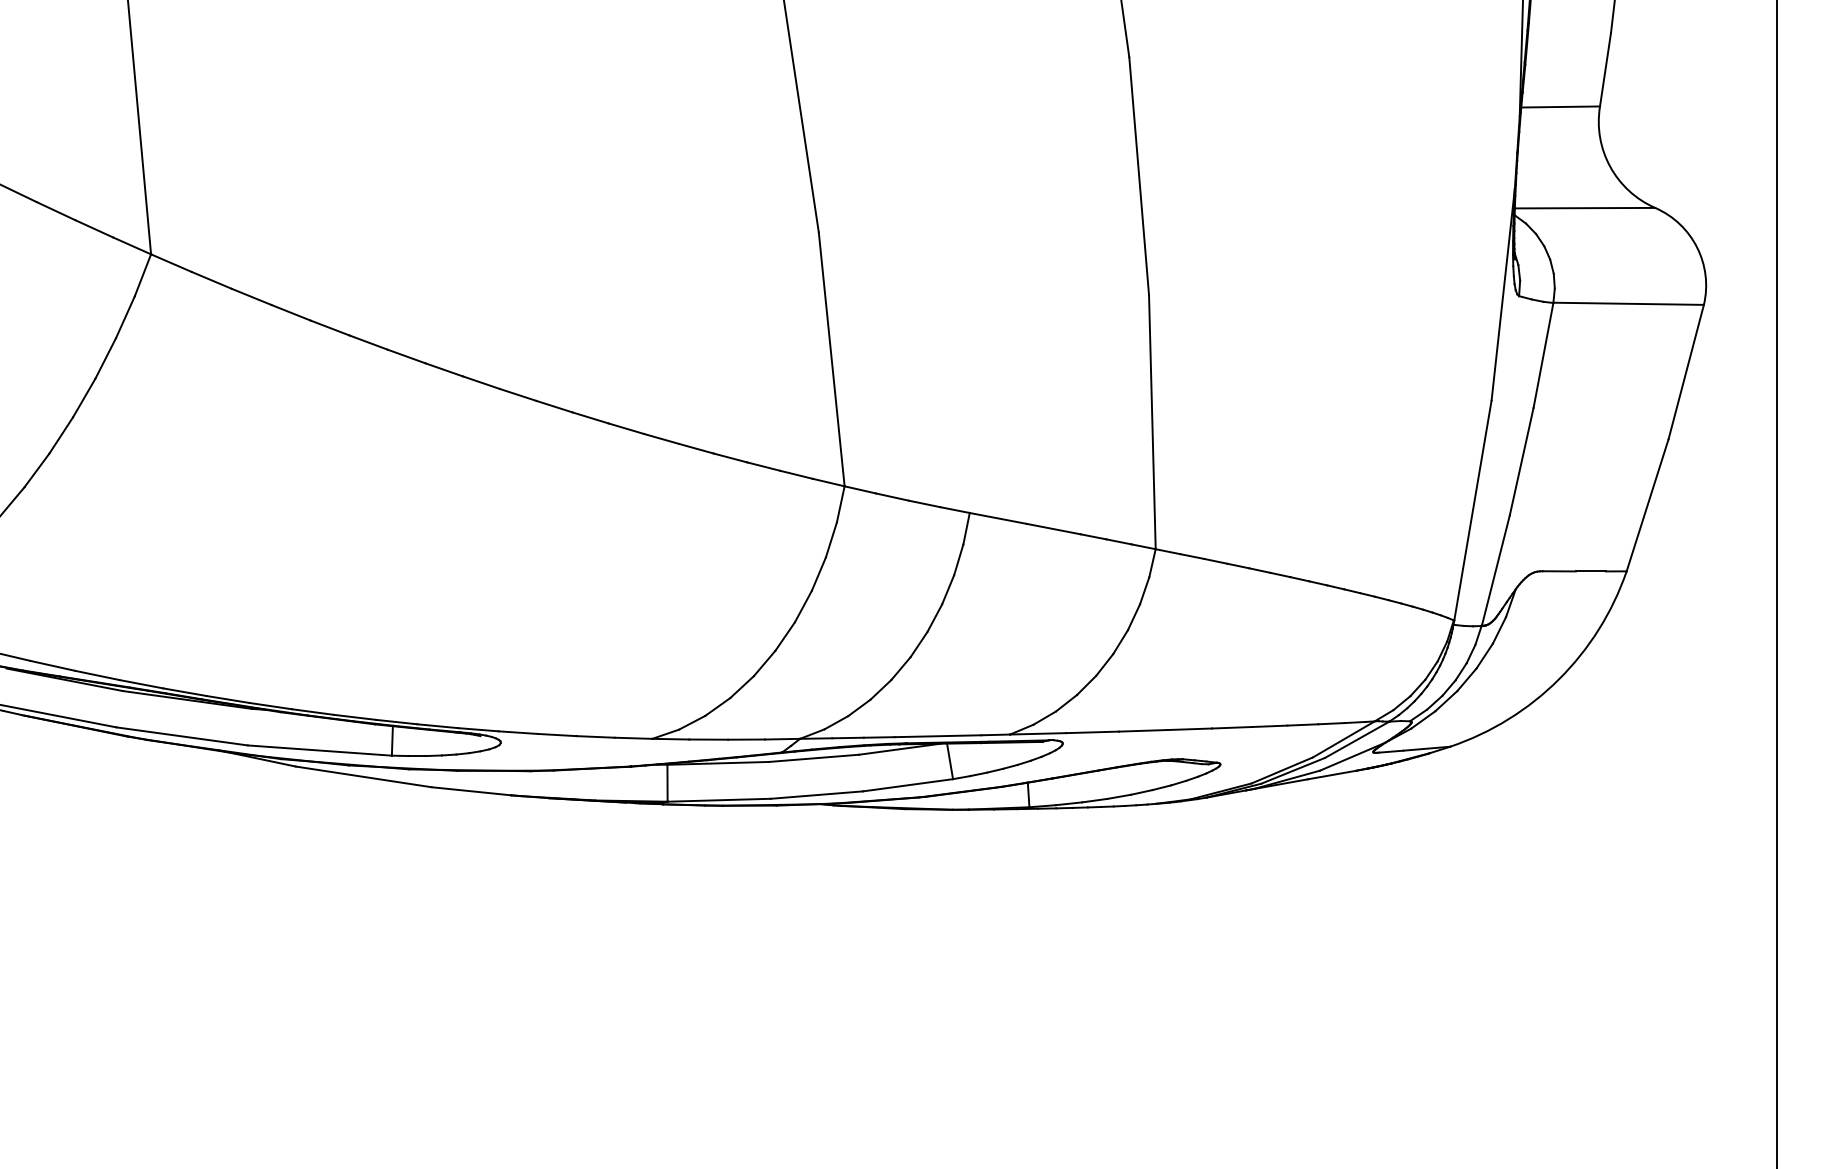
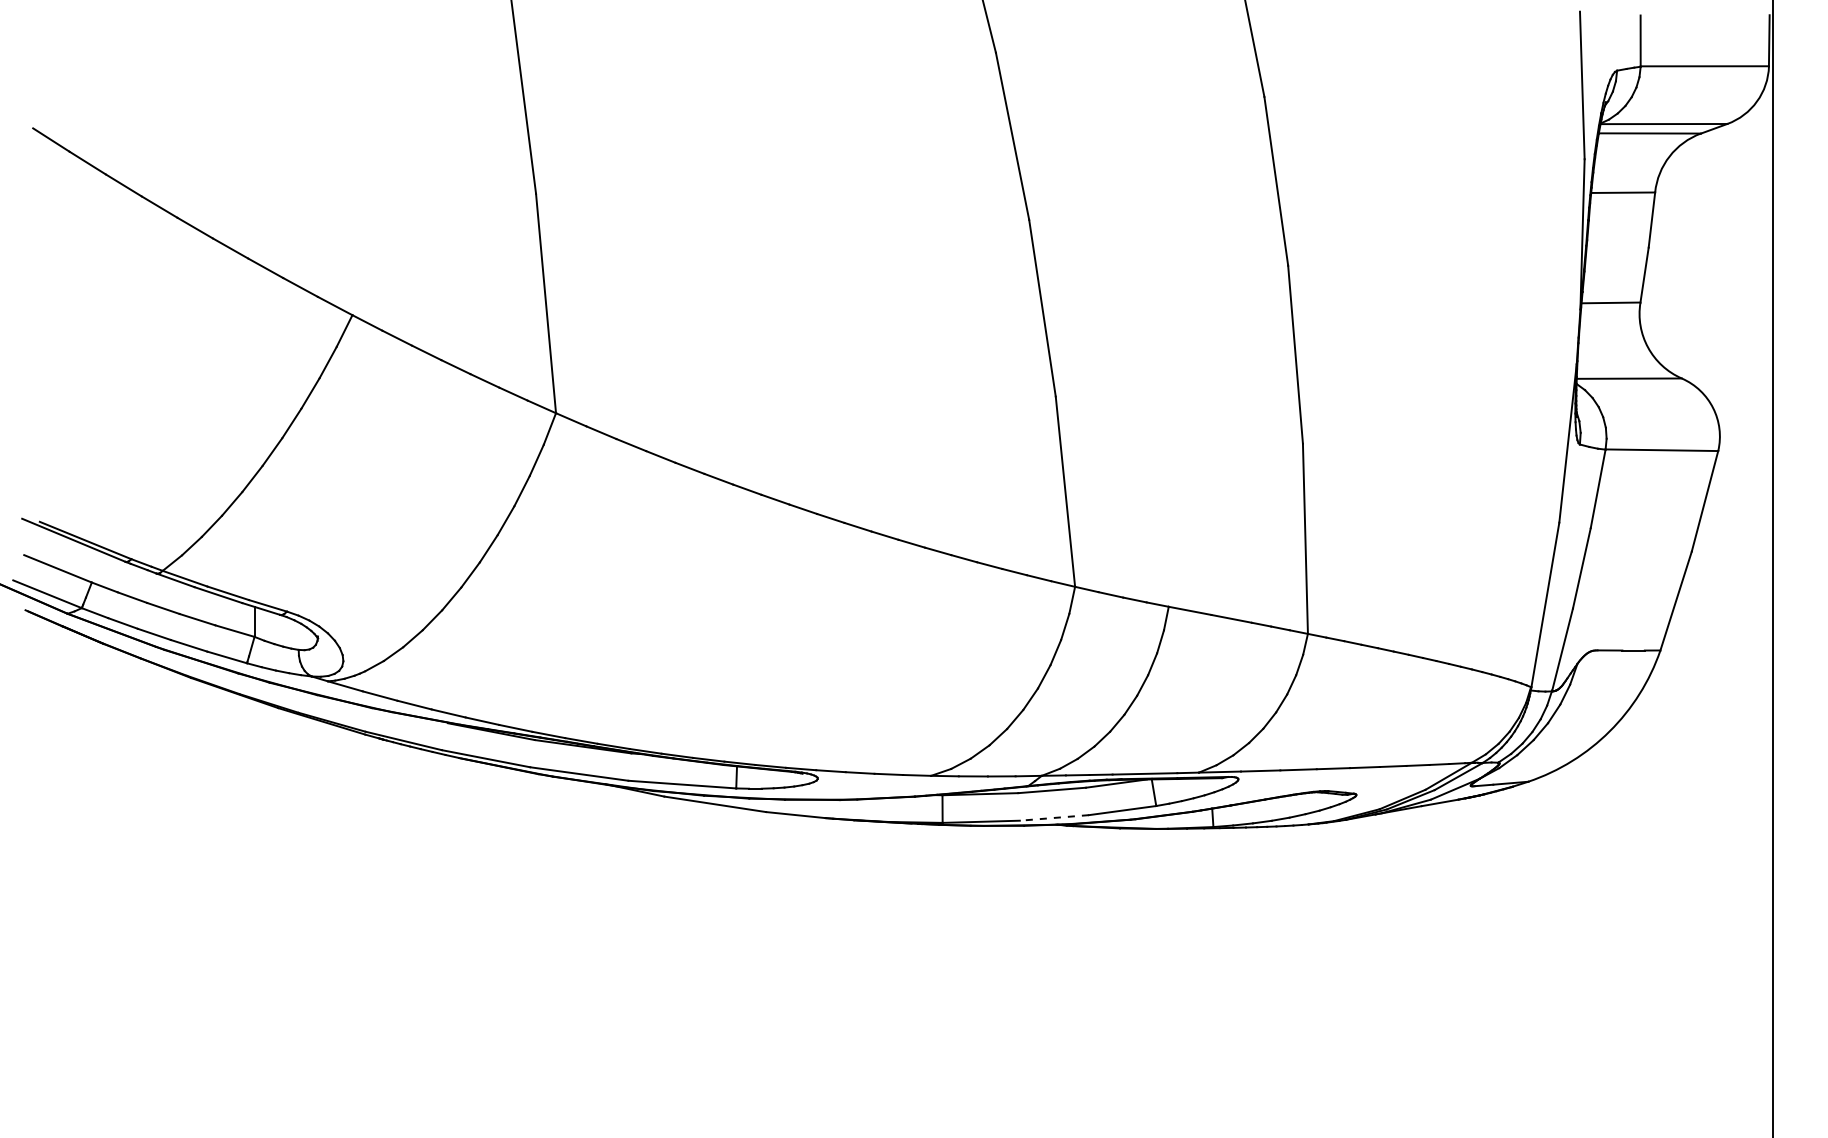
line: (817, 794) -> (1054, 817), solid -> dashed

